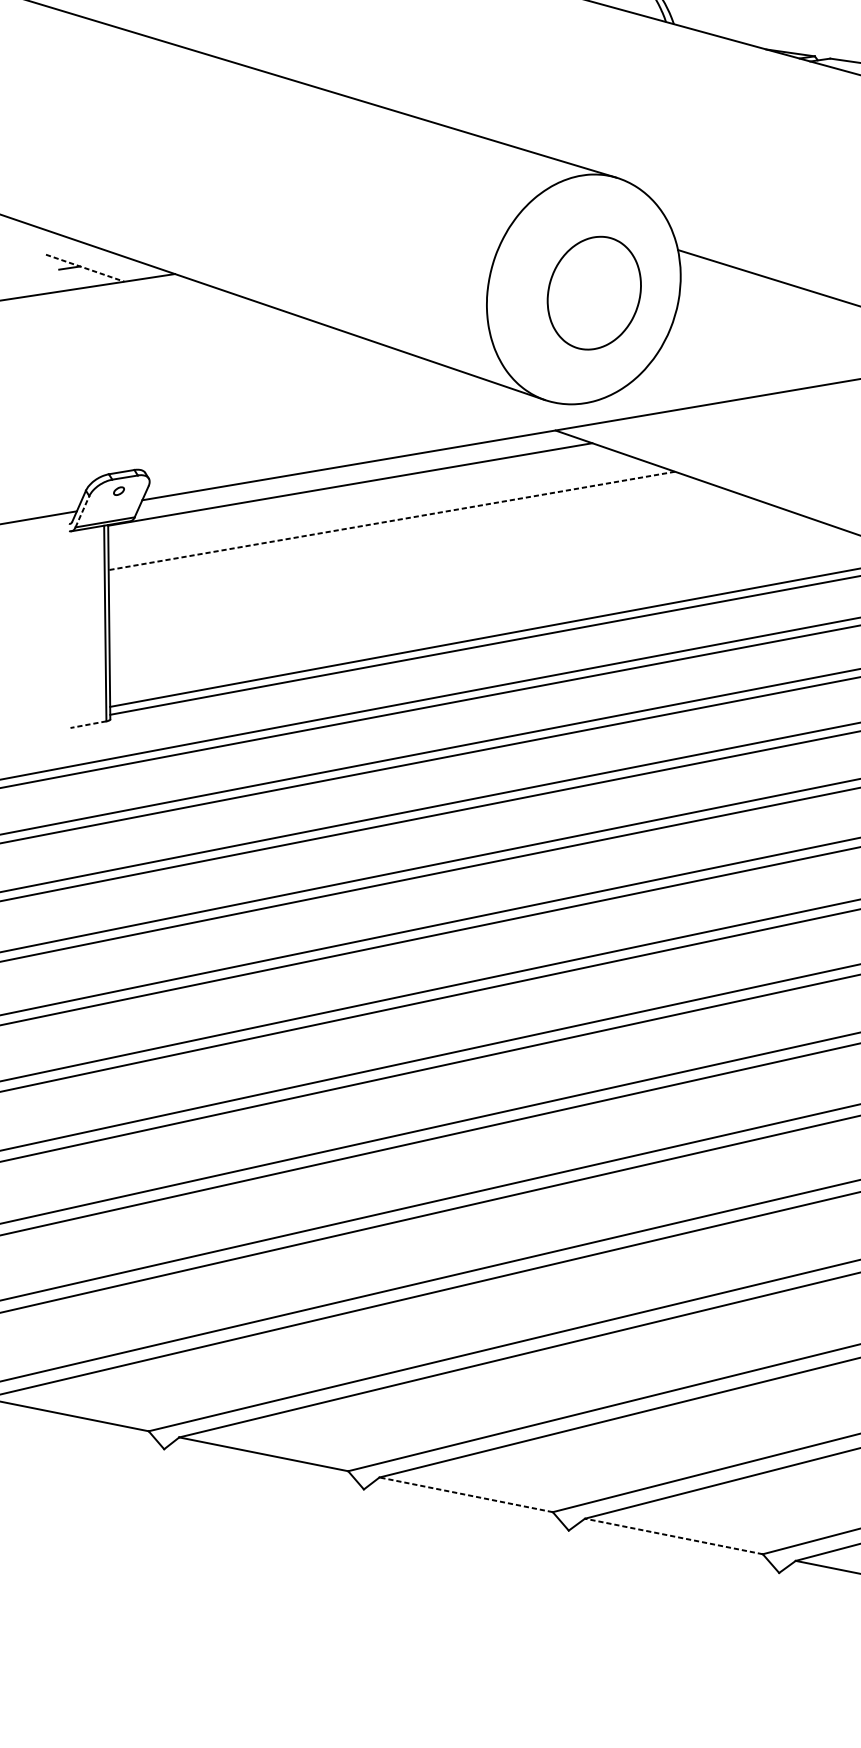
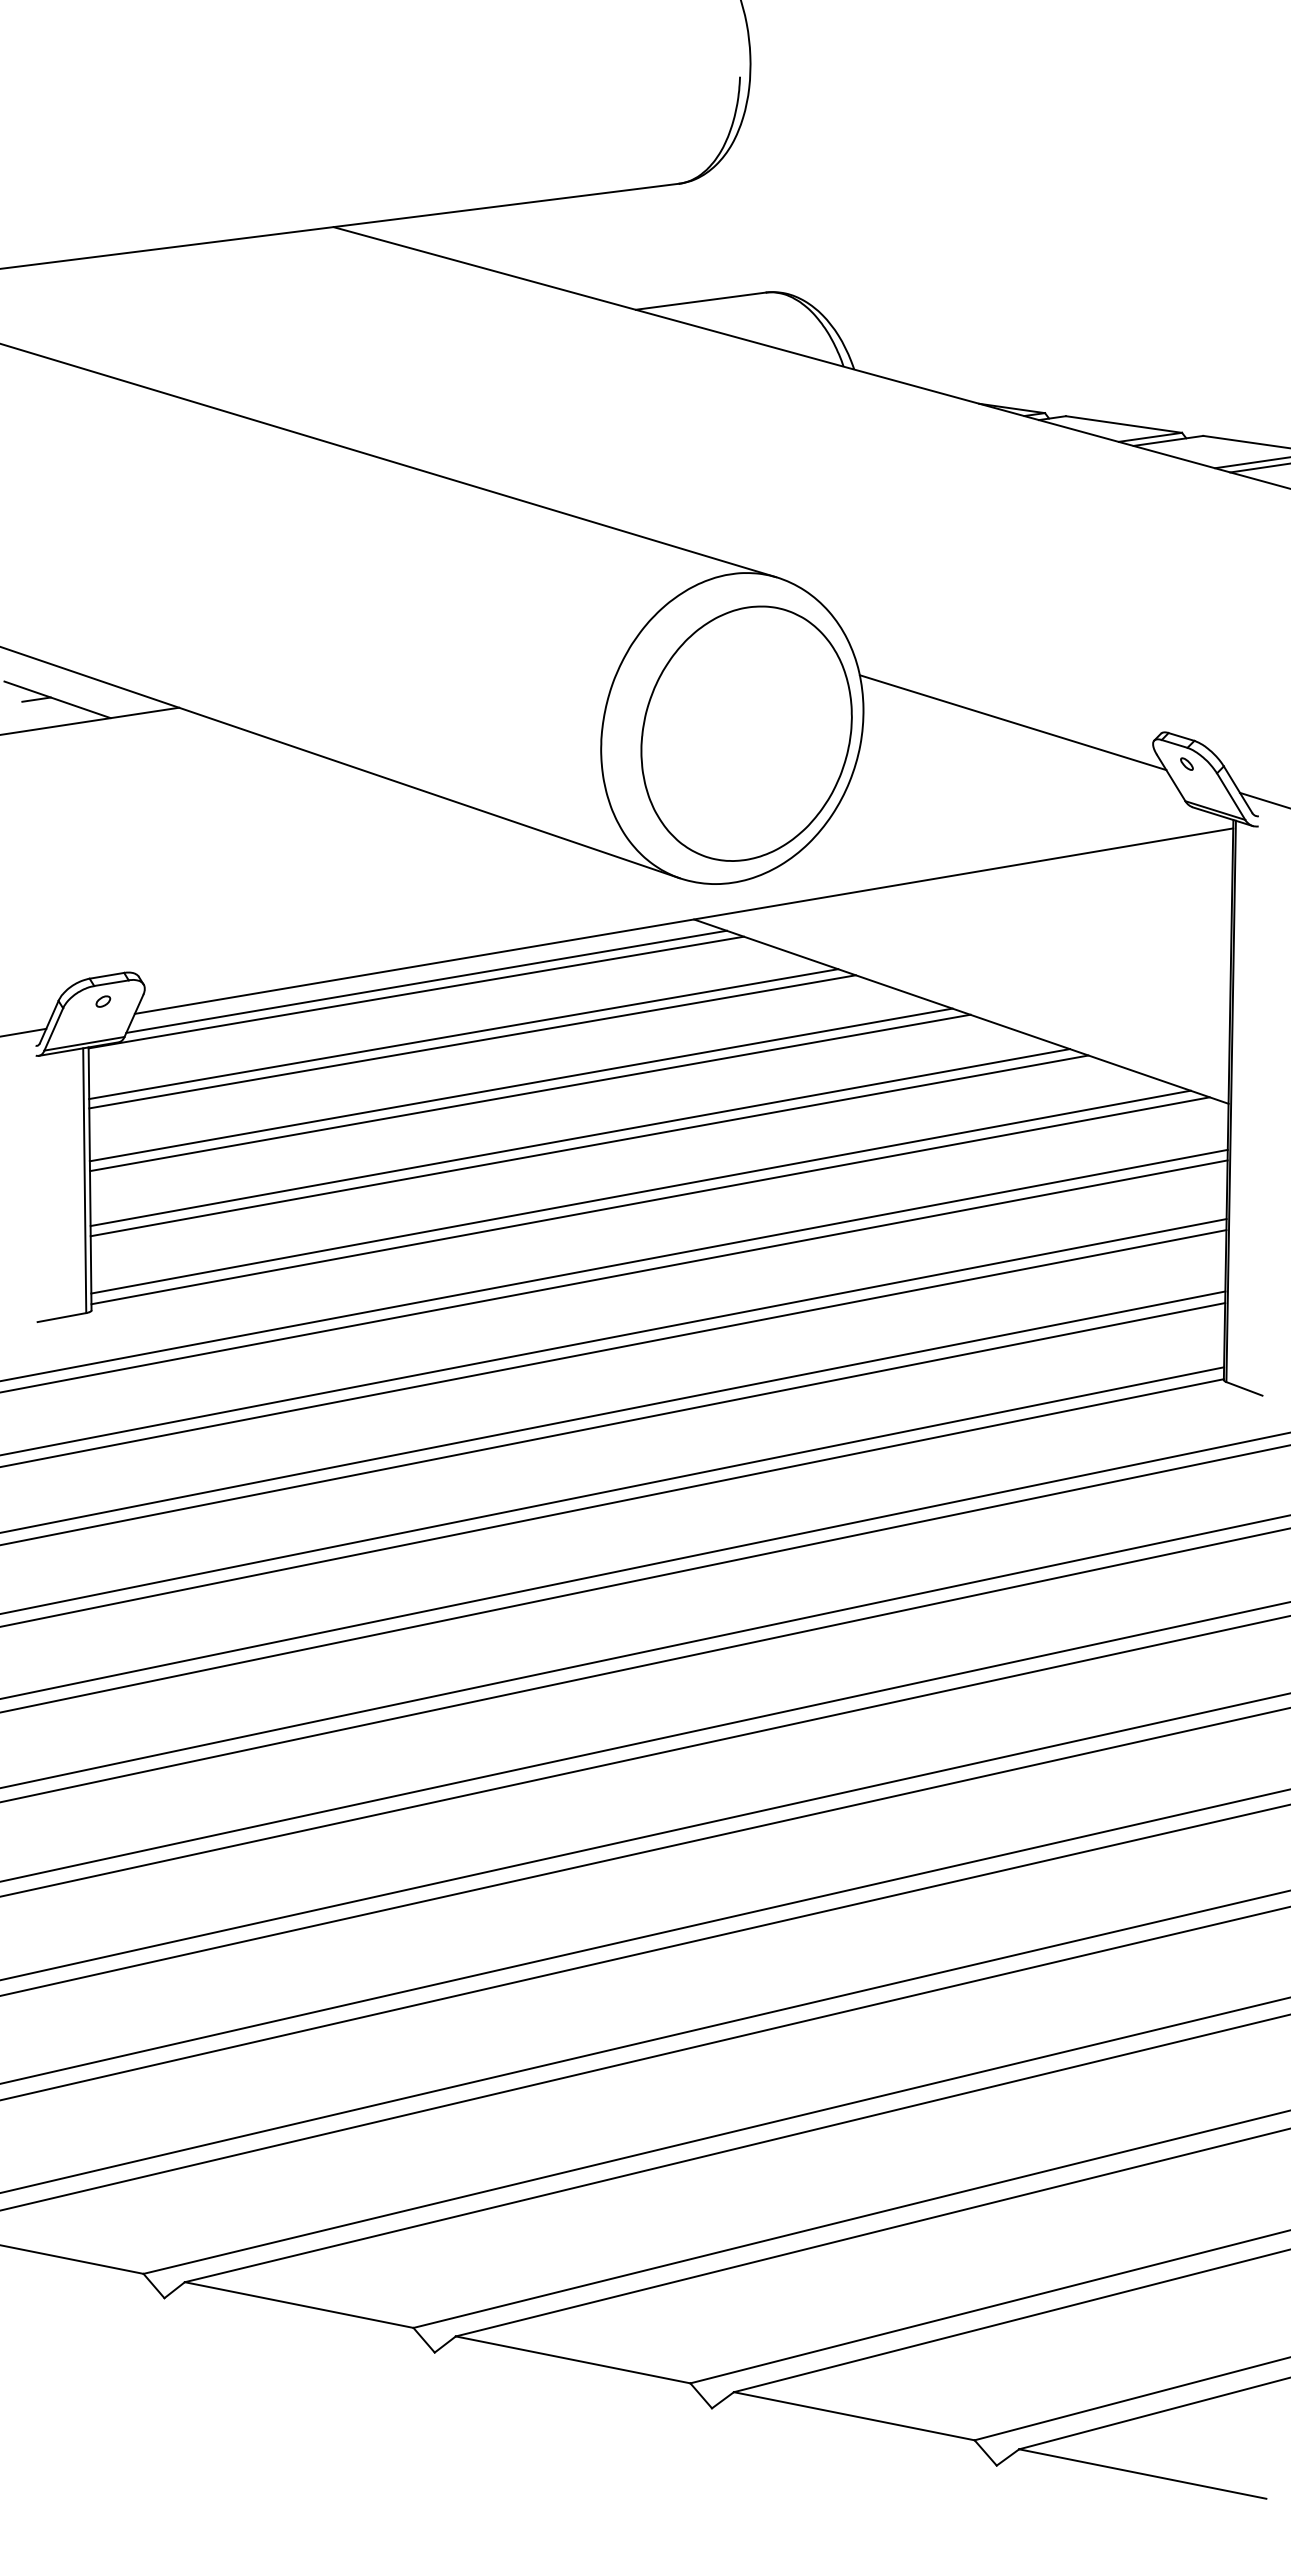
line: (85, 267) -> (58, 699), dashed -> solid
part: (594, 293) -> (746, 733), size x1.67
line: (357, 476) -> (426, 981), added
line: (82, 511) -> (54, 1028), dashed -> solid
line: (385, 515) -> (463, 1034), added
line: (391, 520) -> (472, 1041), dashed -> solid
line: (427, 552) -> (520, 1084), added
line: (434, 558) -> (530, 1092), added
line: (471, 591) -> (580, 1137), added
line: (478, 597) -> (589, 1145), added
line: (88, 724) -> (61, 1317), dashed -> solid
line: (466, 1494) -> (573, 2359), dashed -> solid
line: (674, 1536) -> (854, 2416), dashed -> solid

